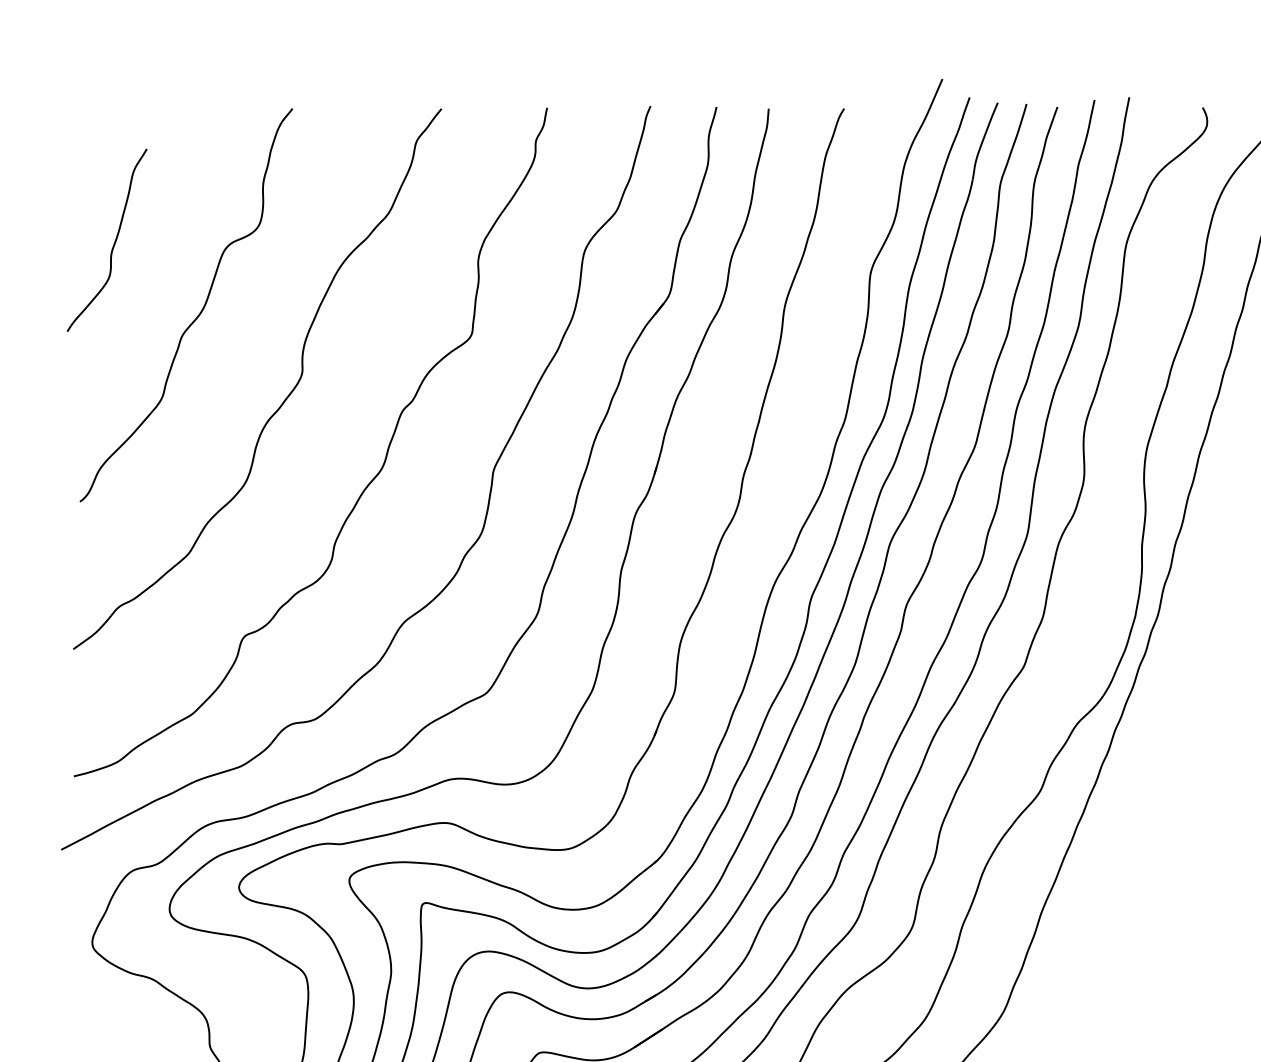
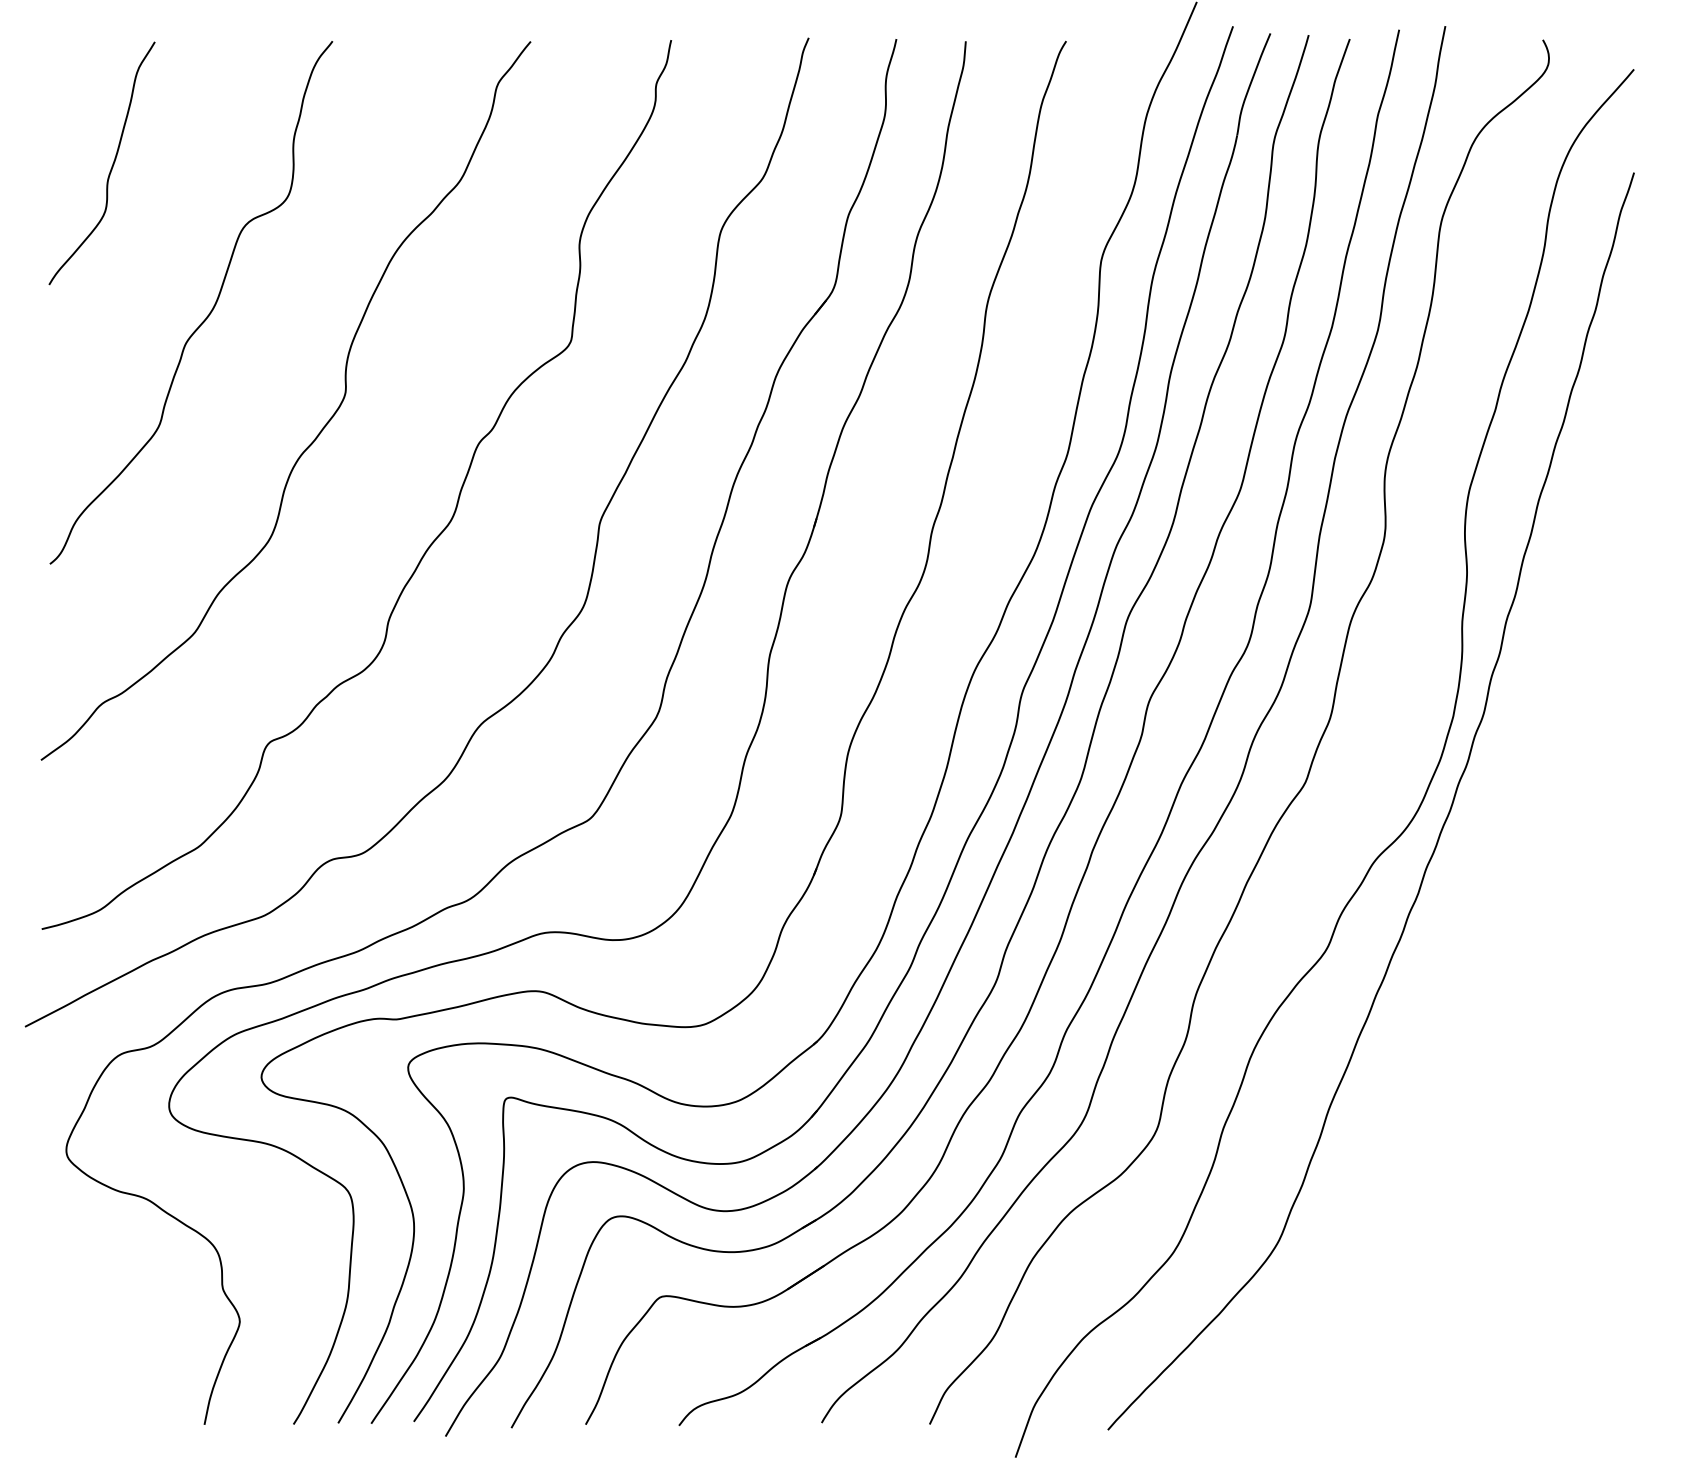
curve: (113, 244) -> (110, 168), moved

